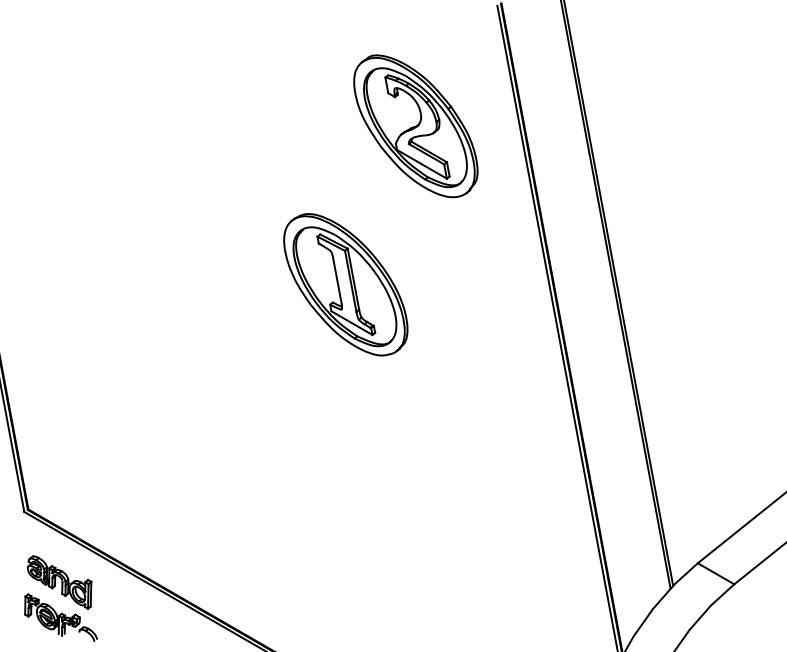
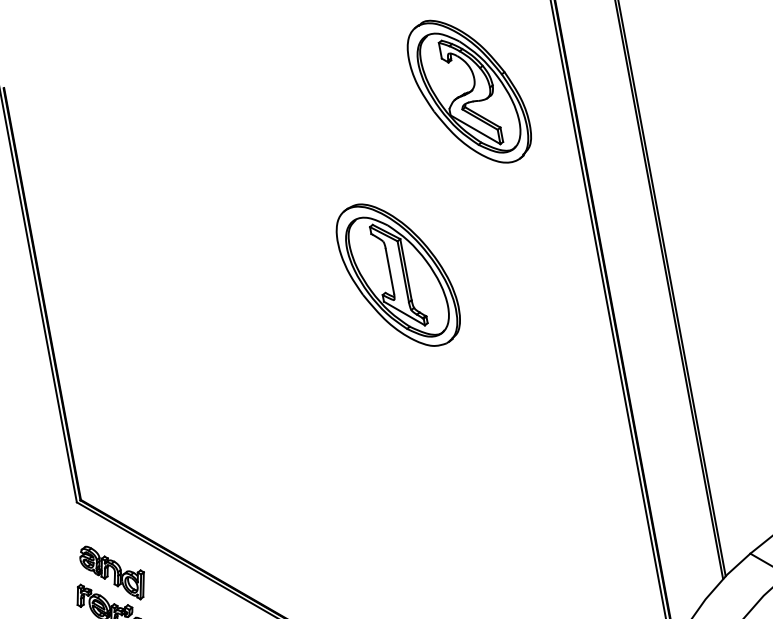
part: (415, 126) -> (469, 91), moved

